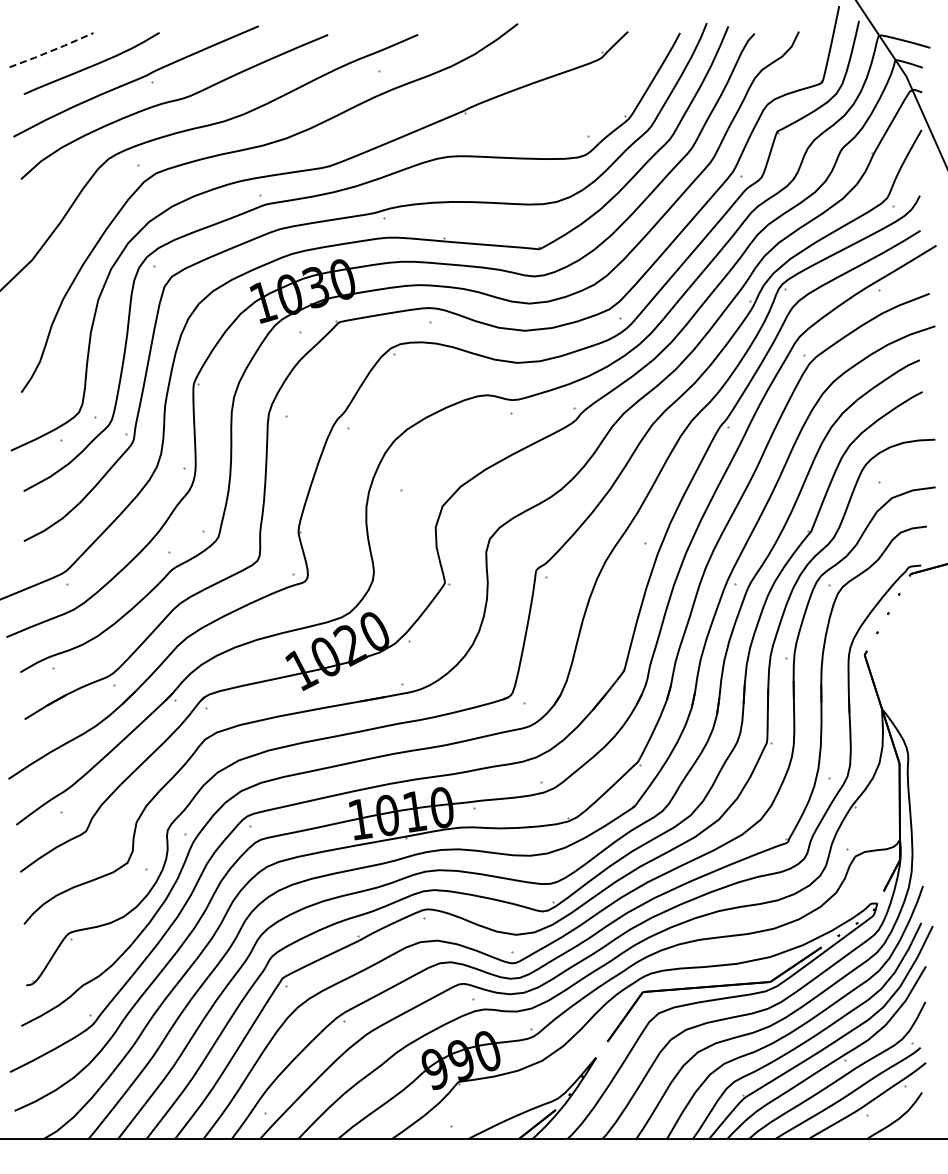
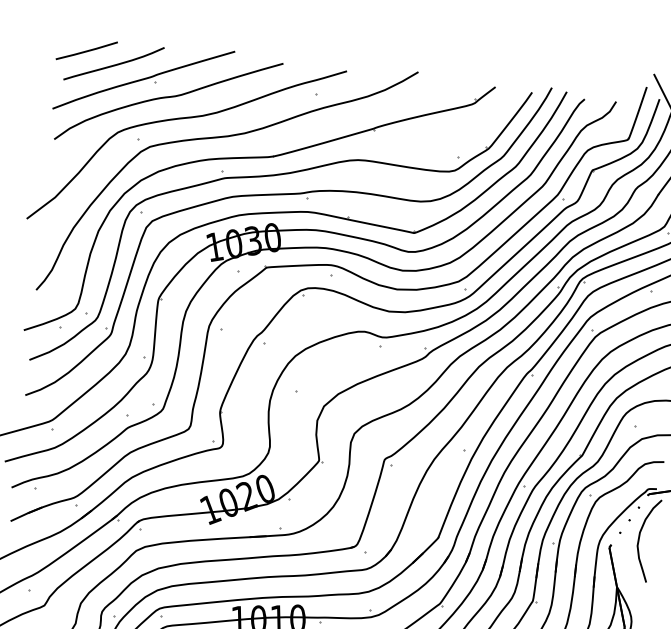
line: (51, 50) -> (86, 51), dashed -> solid
curve: (905, 638) -> (639, 539), added

